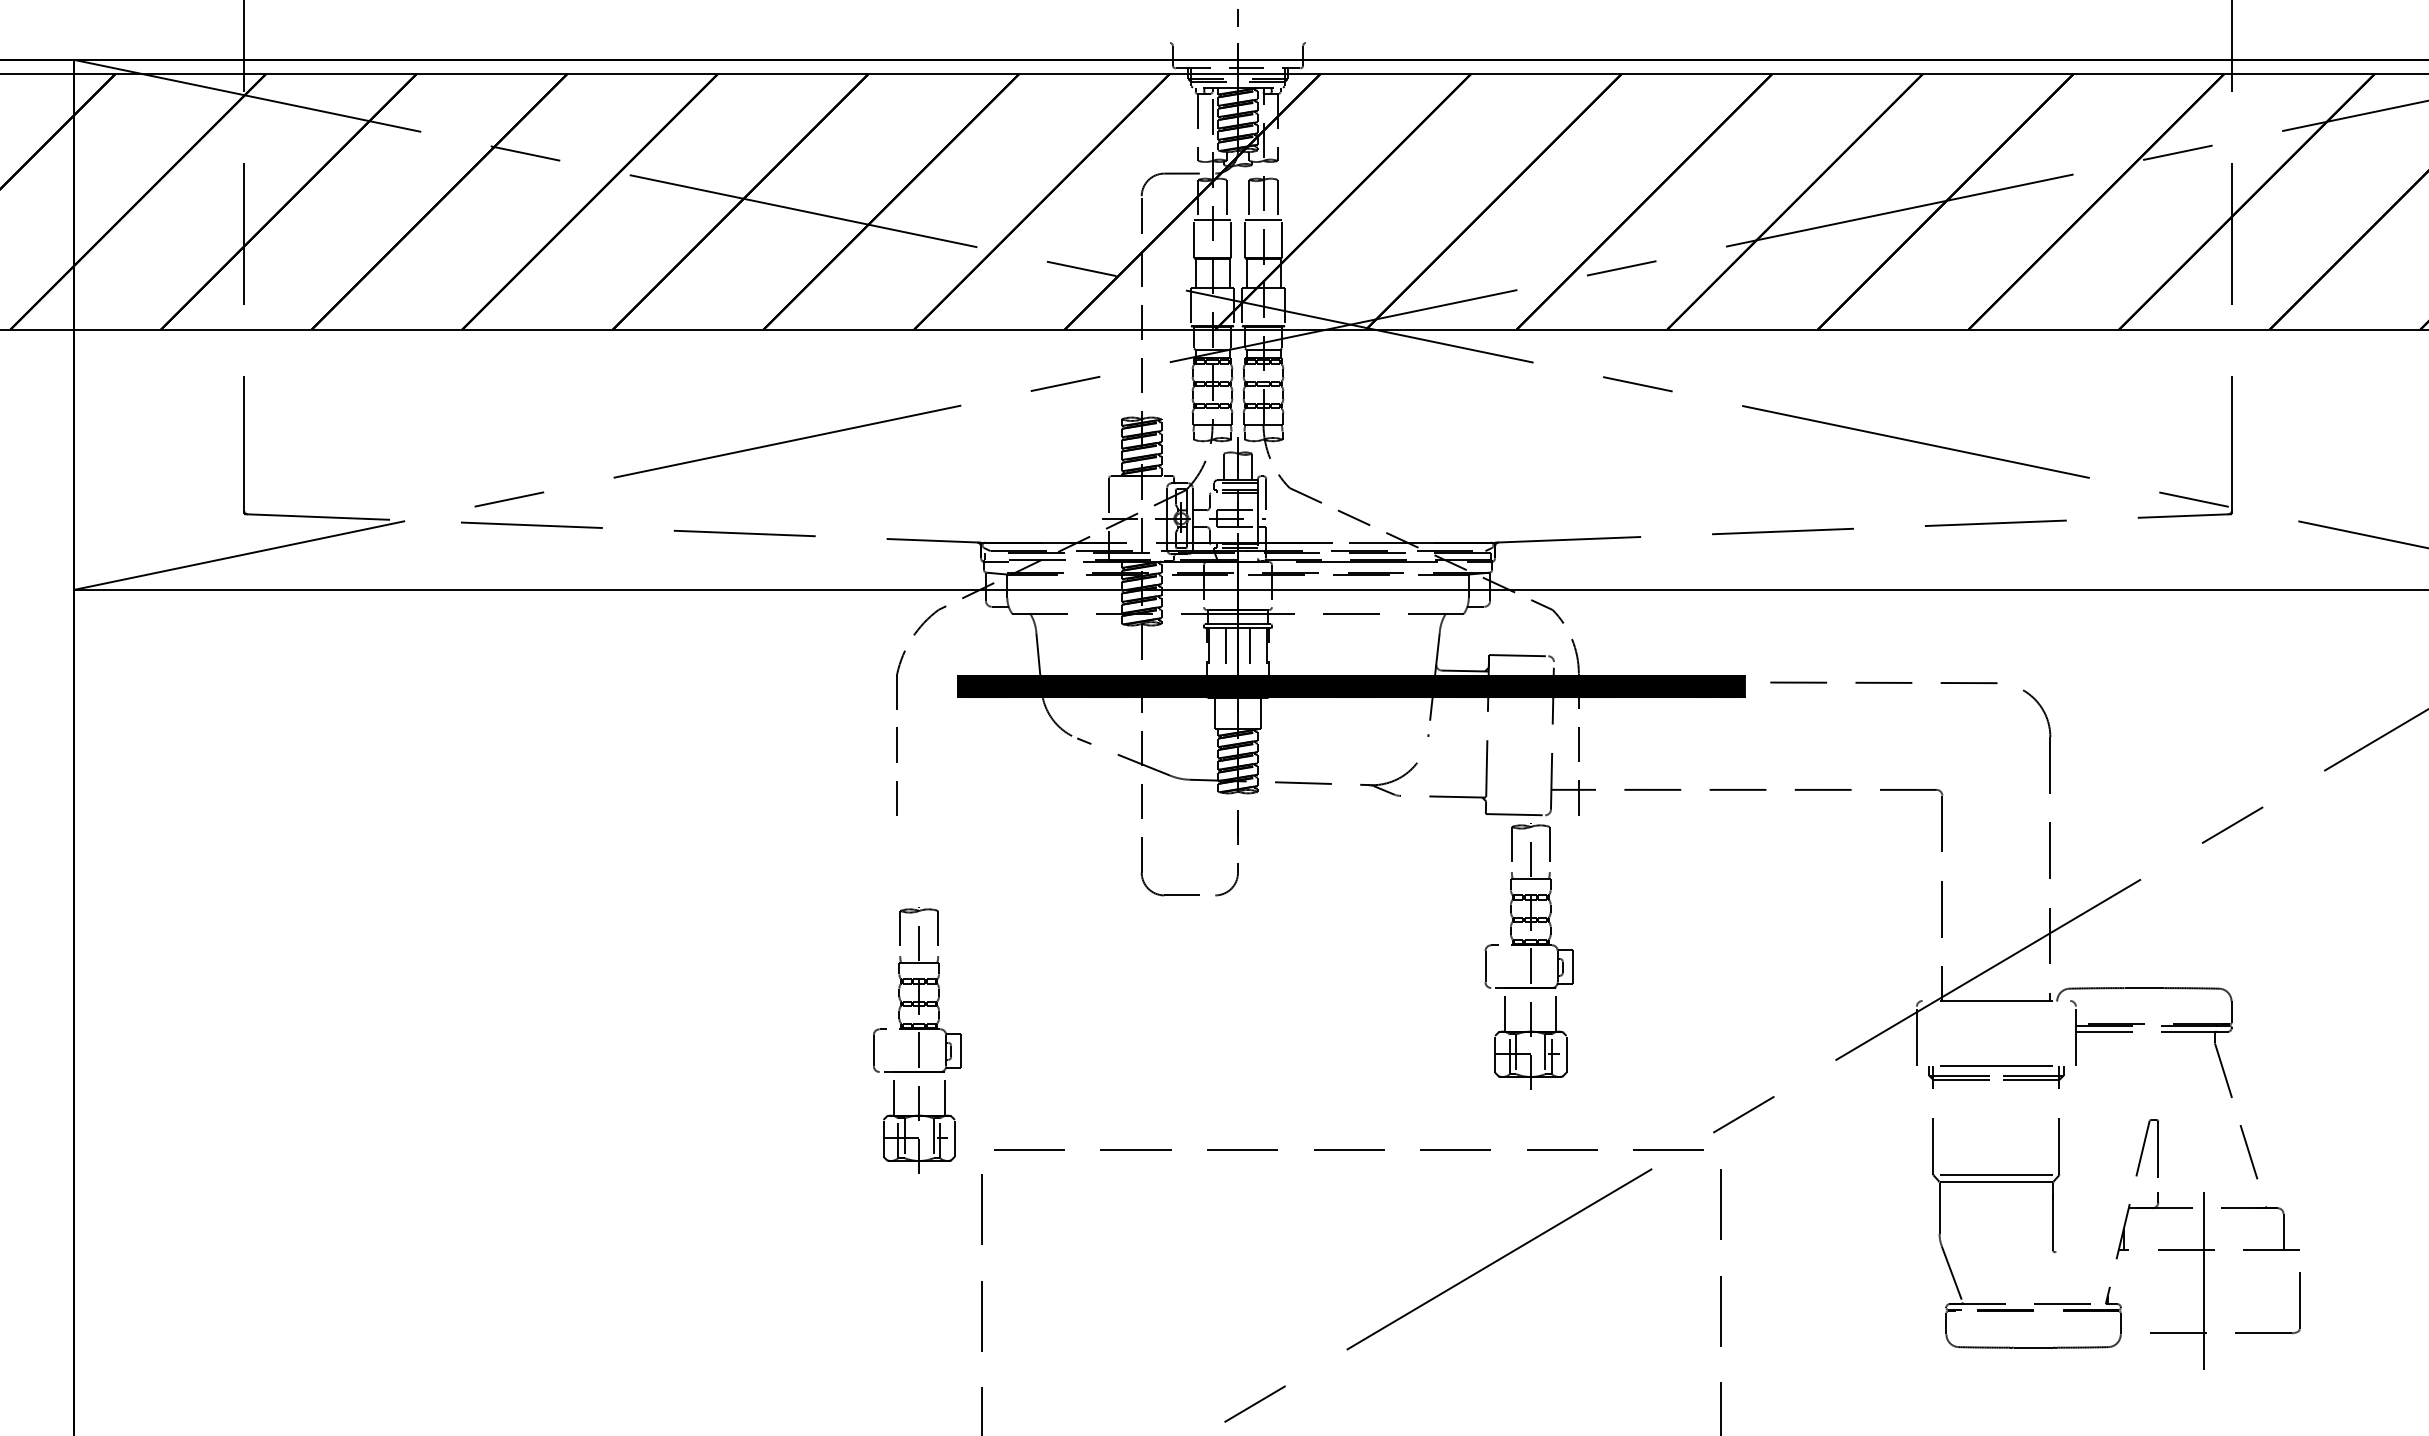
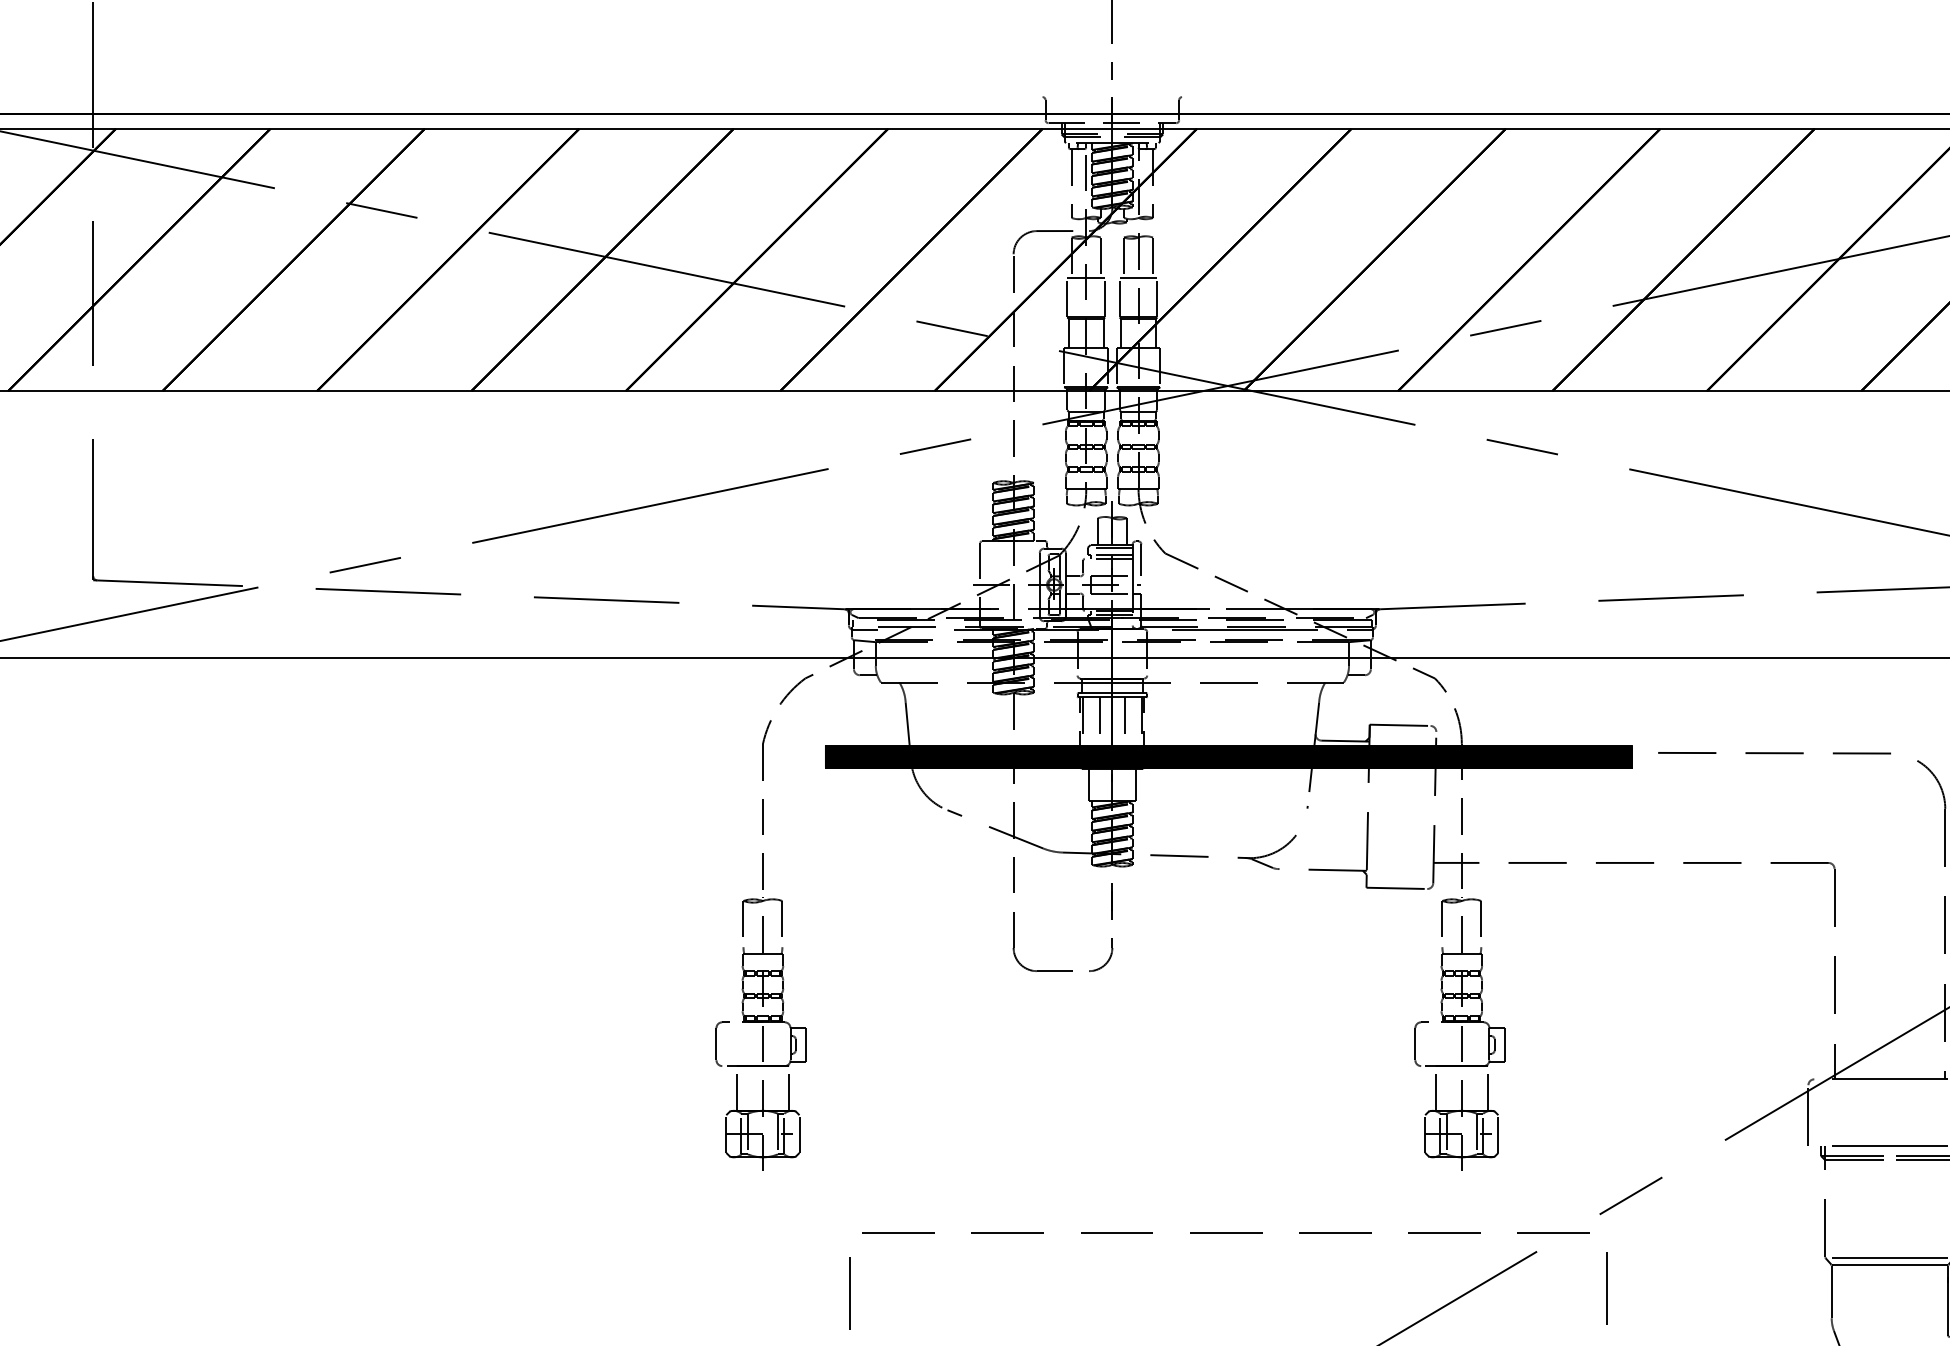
part: (1528, 956) -> (1459, 1033), moved
part: (917, 1040) -> (761, 1033), moved

